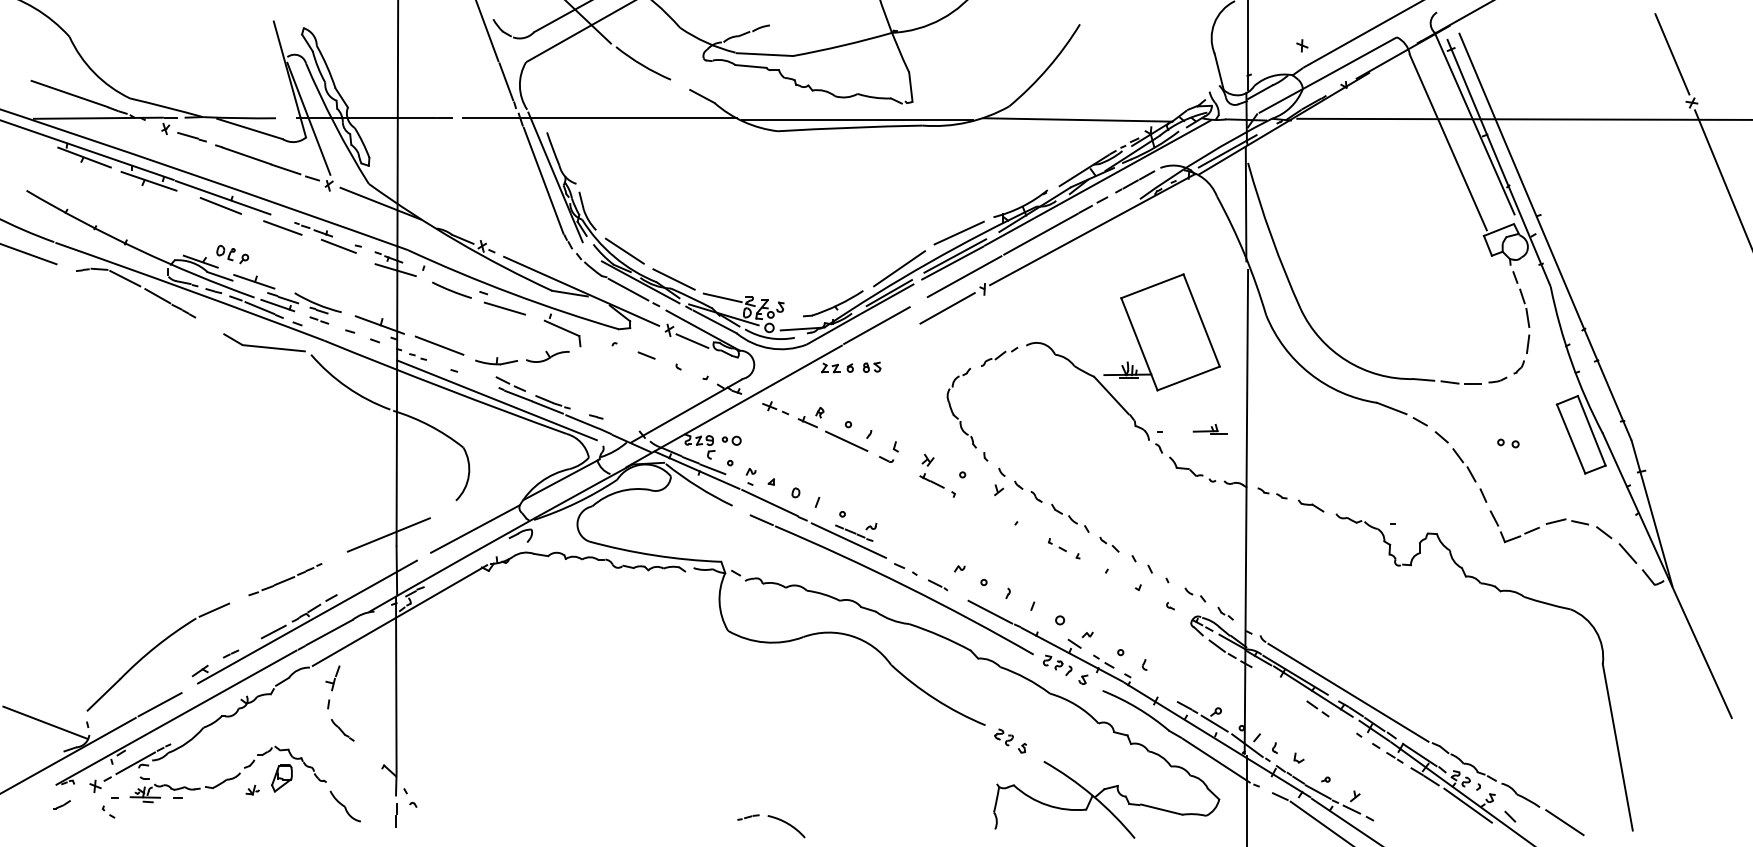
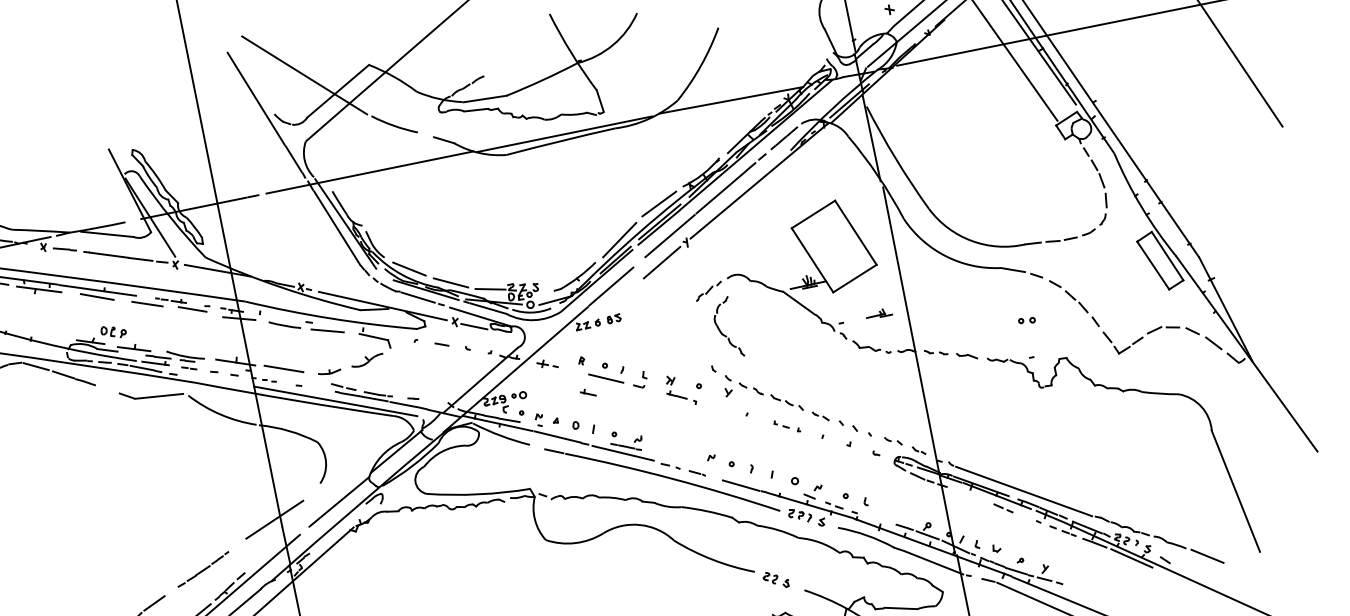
part: (496, 361) -> (329, 372), size x0.7
part: (952, 409) -> (720, 330), moved
part: (807, 422) -> (587, 393), moved
part: (1508, 443) -> (1027, 320), moved

